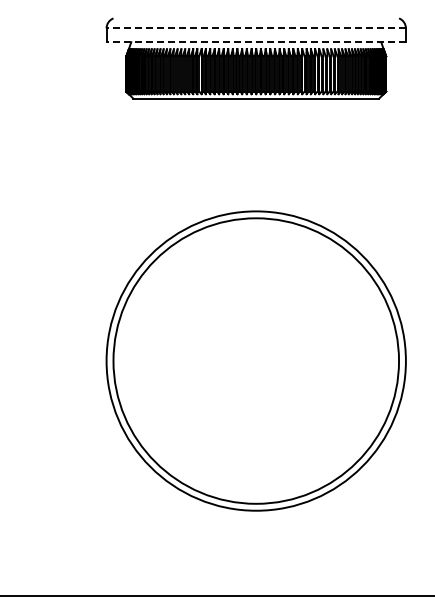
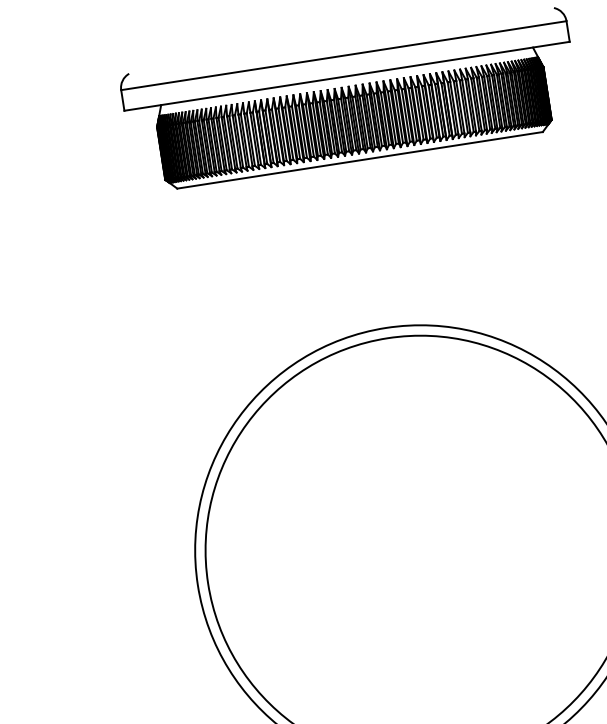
line: (256, 28) -> (344, 55), dashed -> solid
line: (256, 42) -> (347, 76), dashed -> solid

